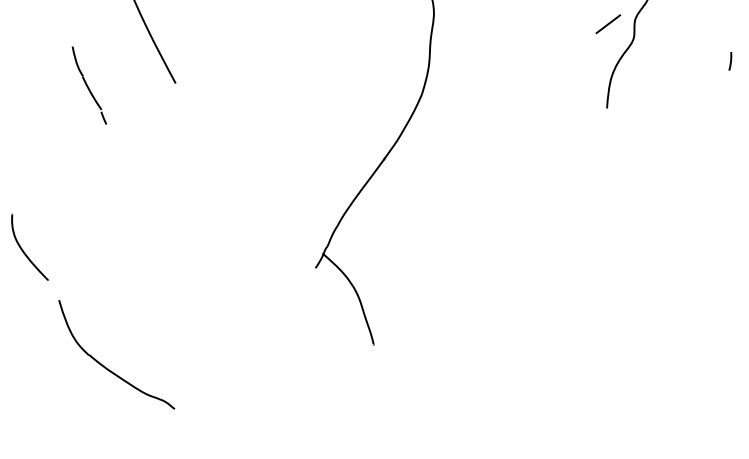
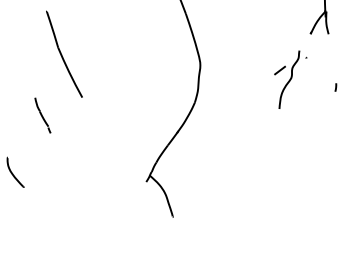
part: (88, 85) -> (42, 115), moved
part: (110, 367) -> (52, 227), removed

